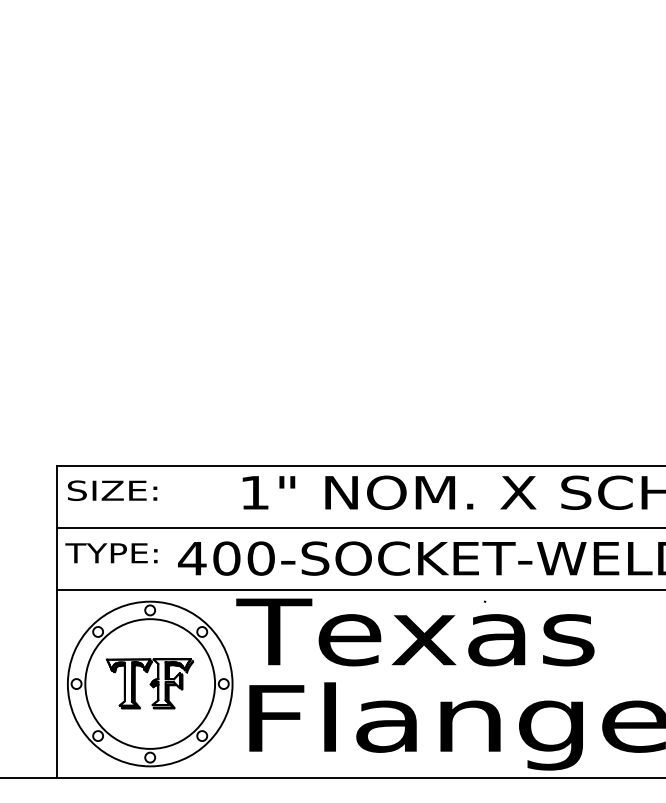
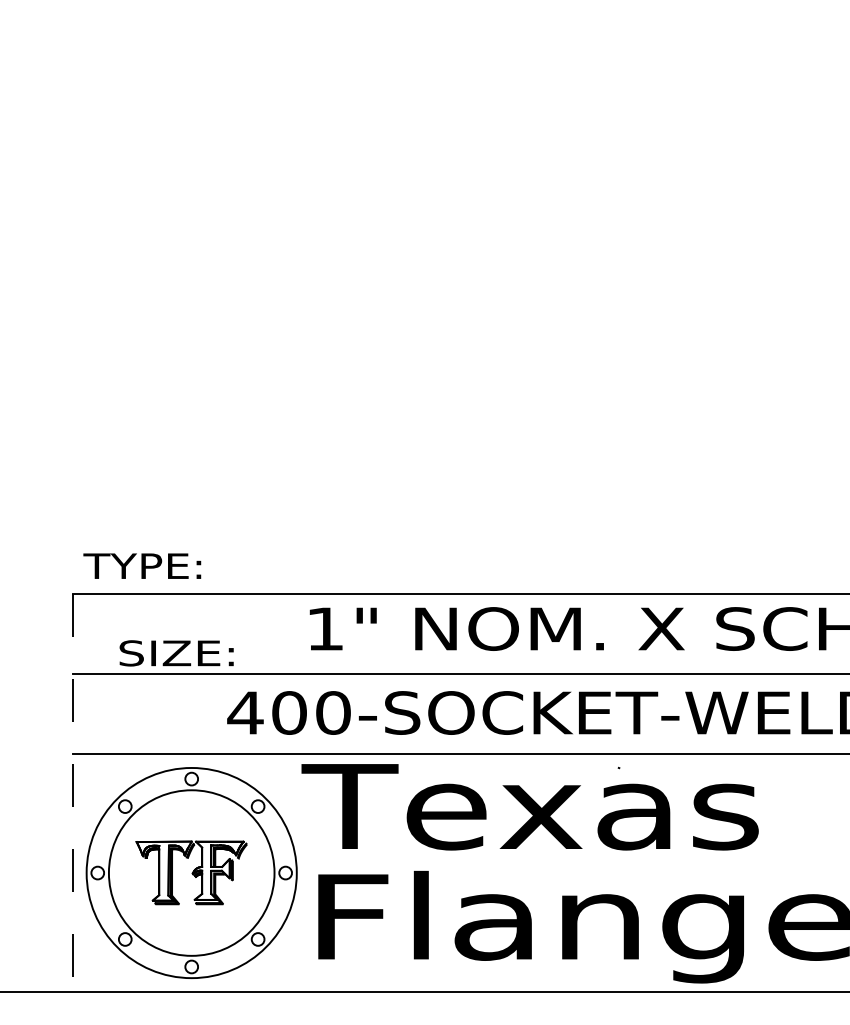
text: (112, 490) -> (176, 653), moved
text: (111, 552) -> (142, 565), moved
line: (56, 621) -> (72, 793), solid -> dashed

